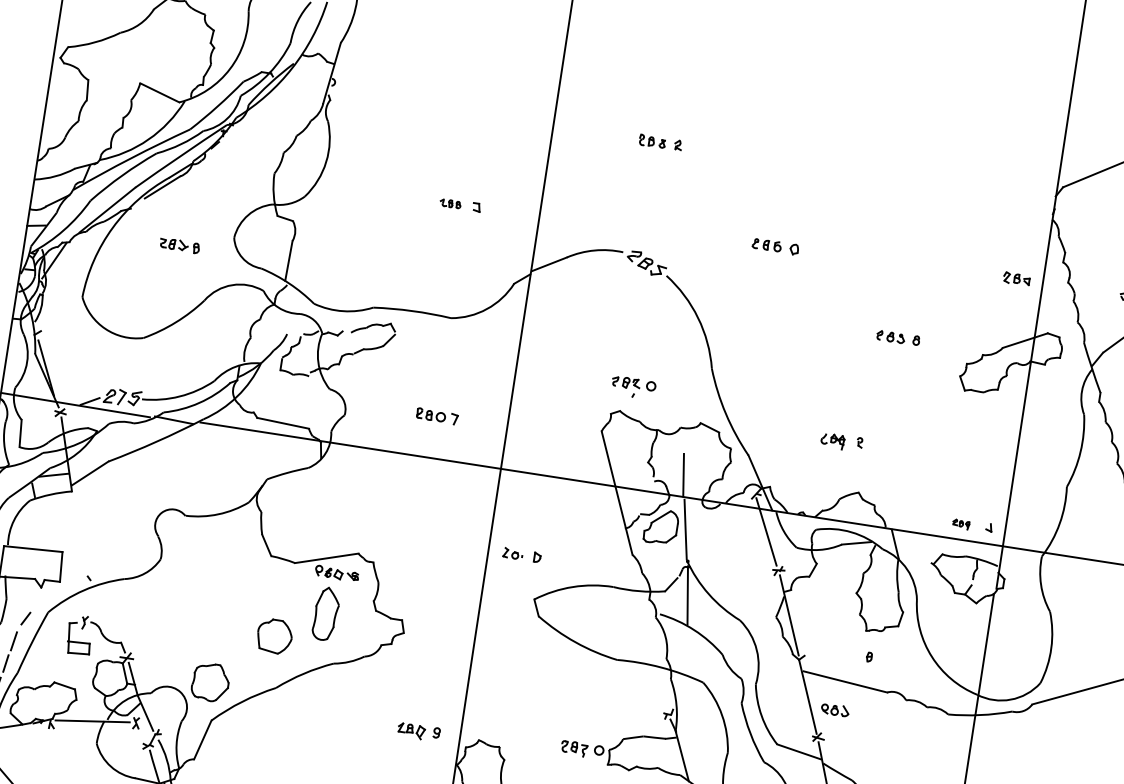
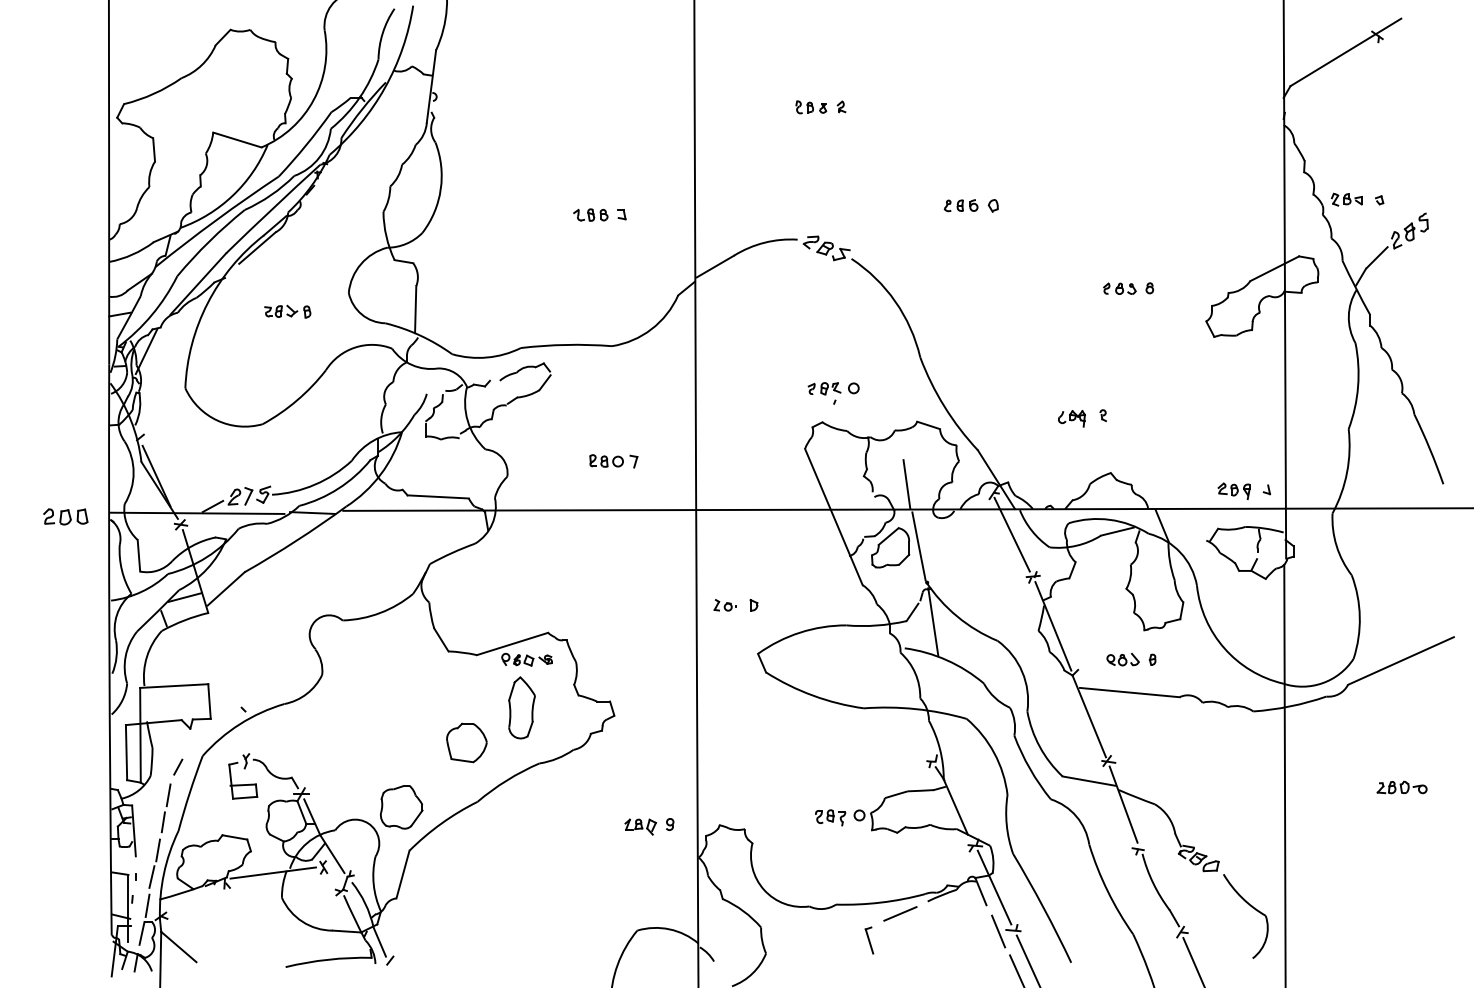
part: (450, 203) -> (590, 214), size x1.43
part: (1016, 278) -> (1346, 199), moved
part: (960, 523) -> (1233, 490), size x1.67
part: (834, 709) -> (1122, 659), moved

